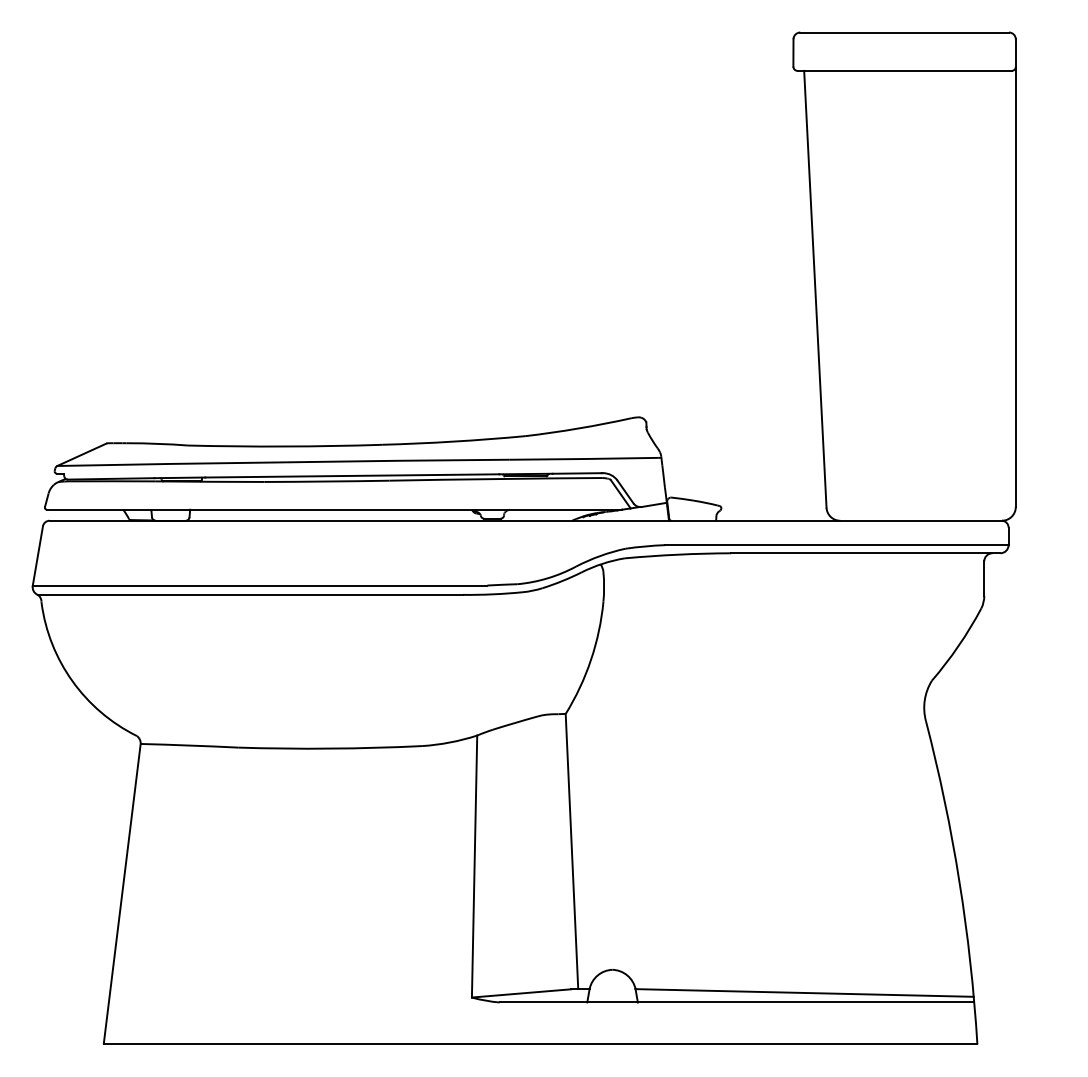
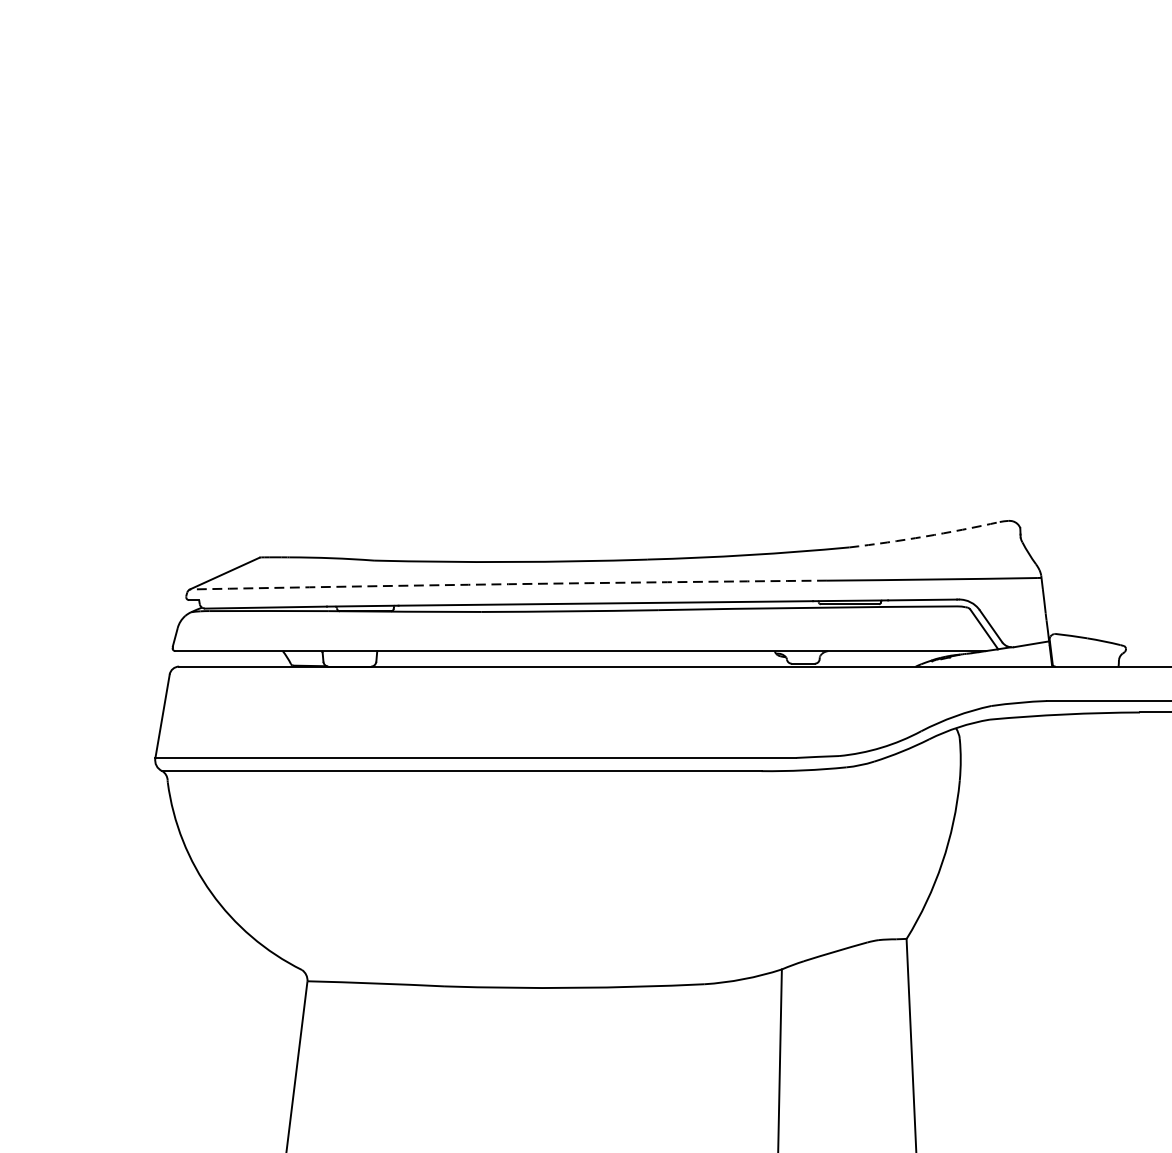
arc: (578, 428) -> (924, 536), solid -> dashed
arc: (283, 462) -> (508, 584), solid -> dashed

